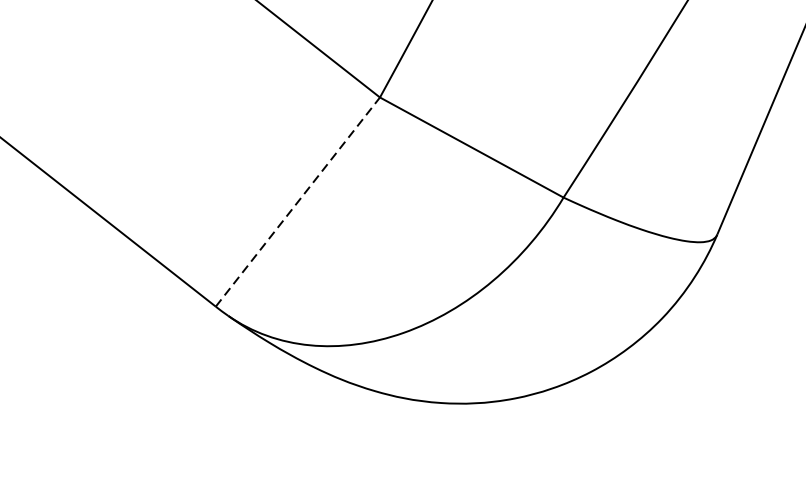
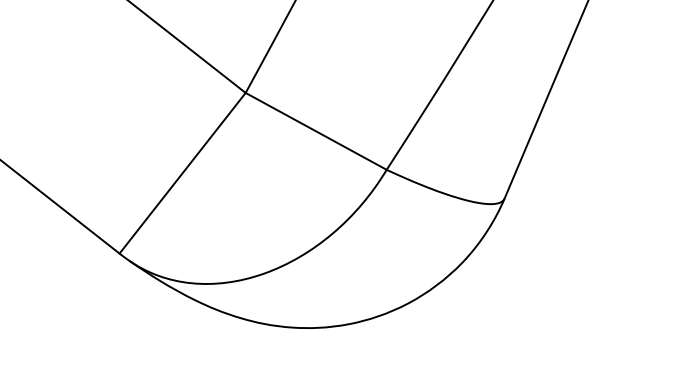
line: (297, 201) -> (182, 172), dashed -> solid

